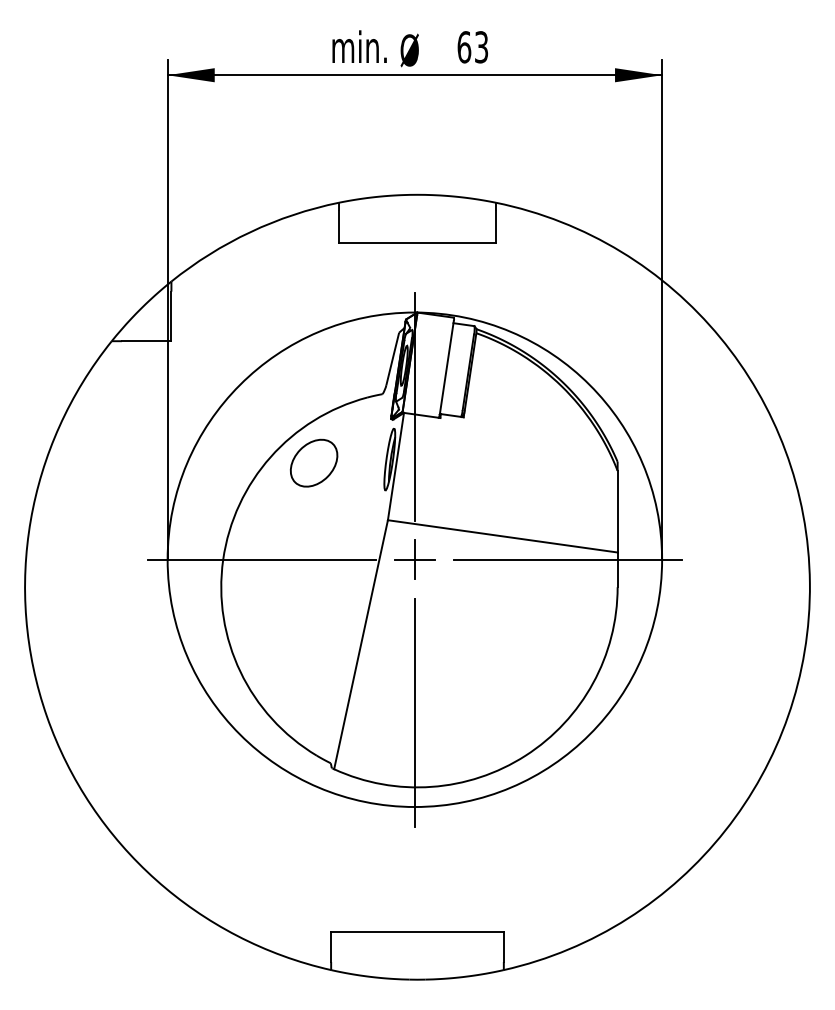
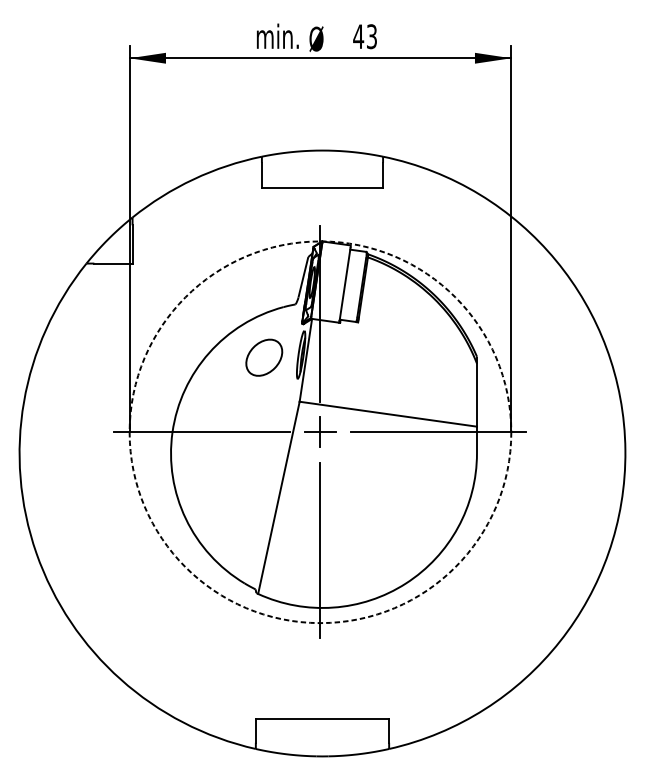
text: (464, 47) -> (358, 36), 63 -> 43
part: (313, 462) -> (263, 357), moved
circle: (414, 559) -> (320, 432), solid -> dashed

